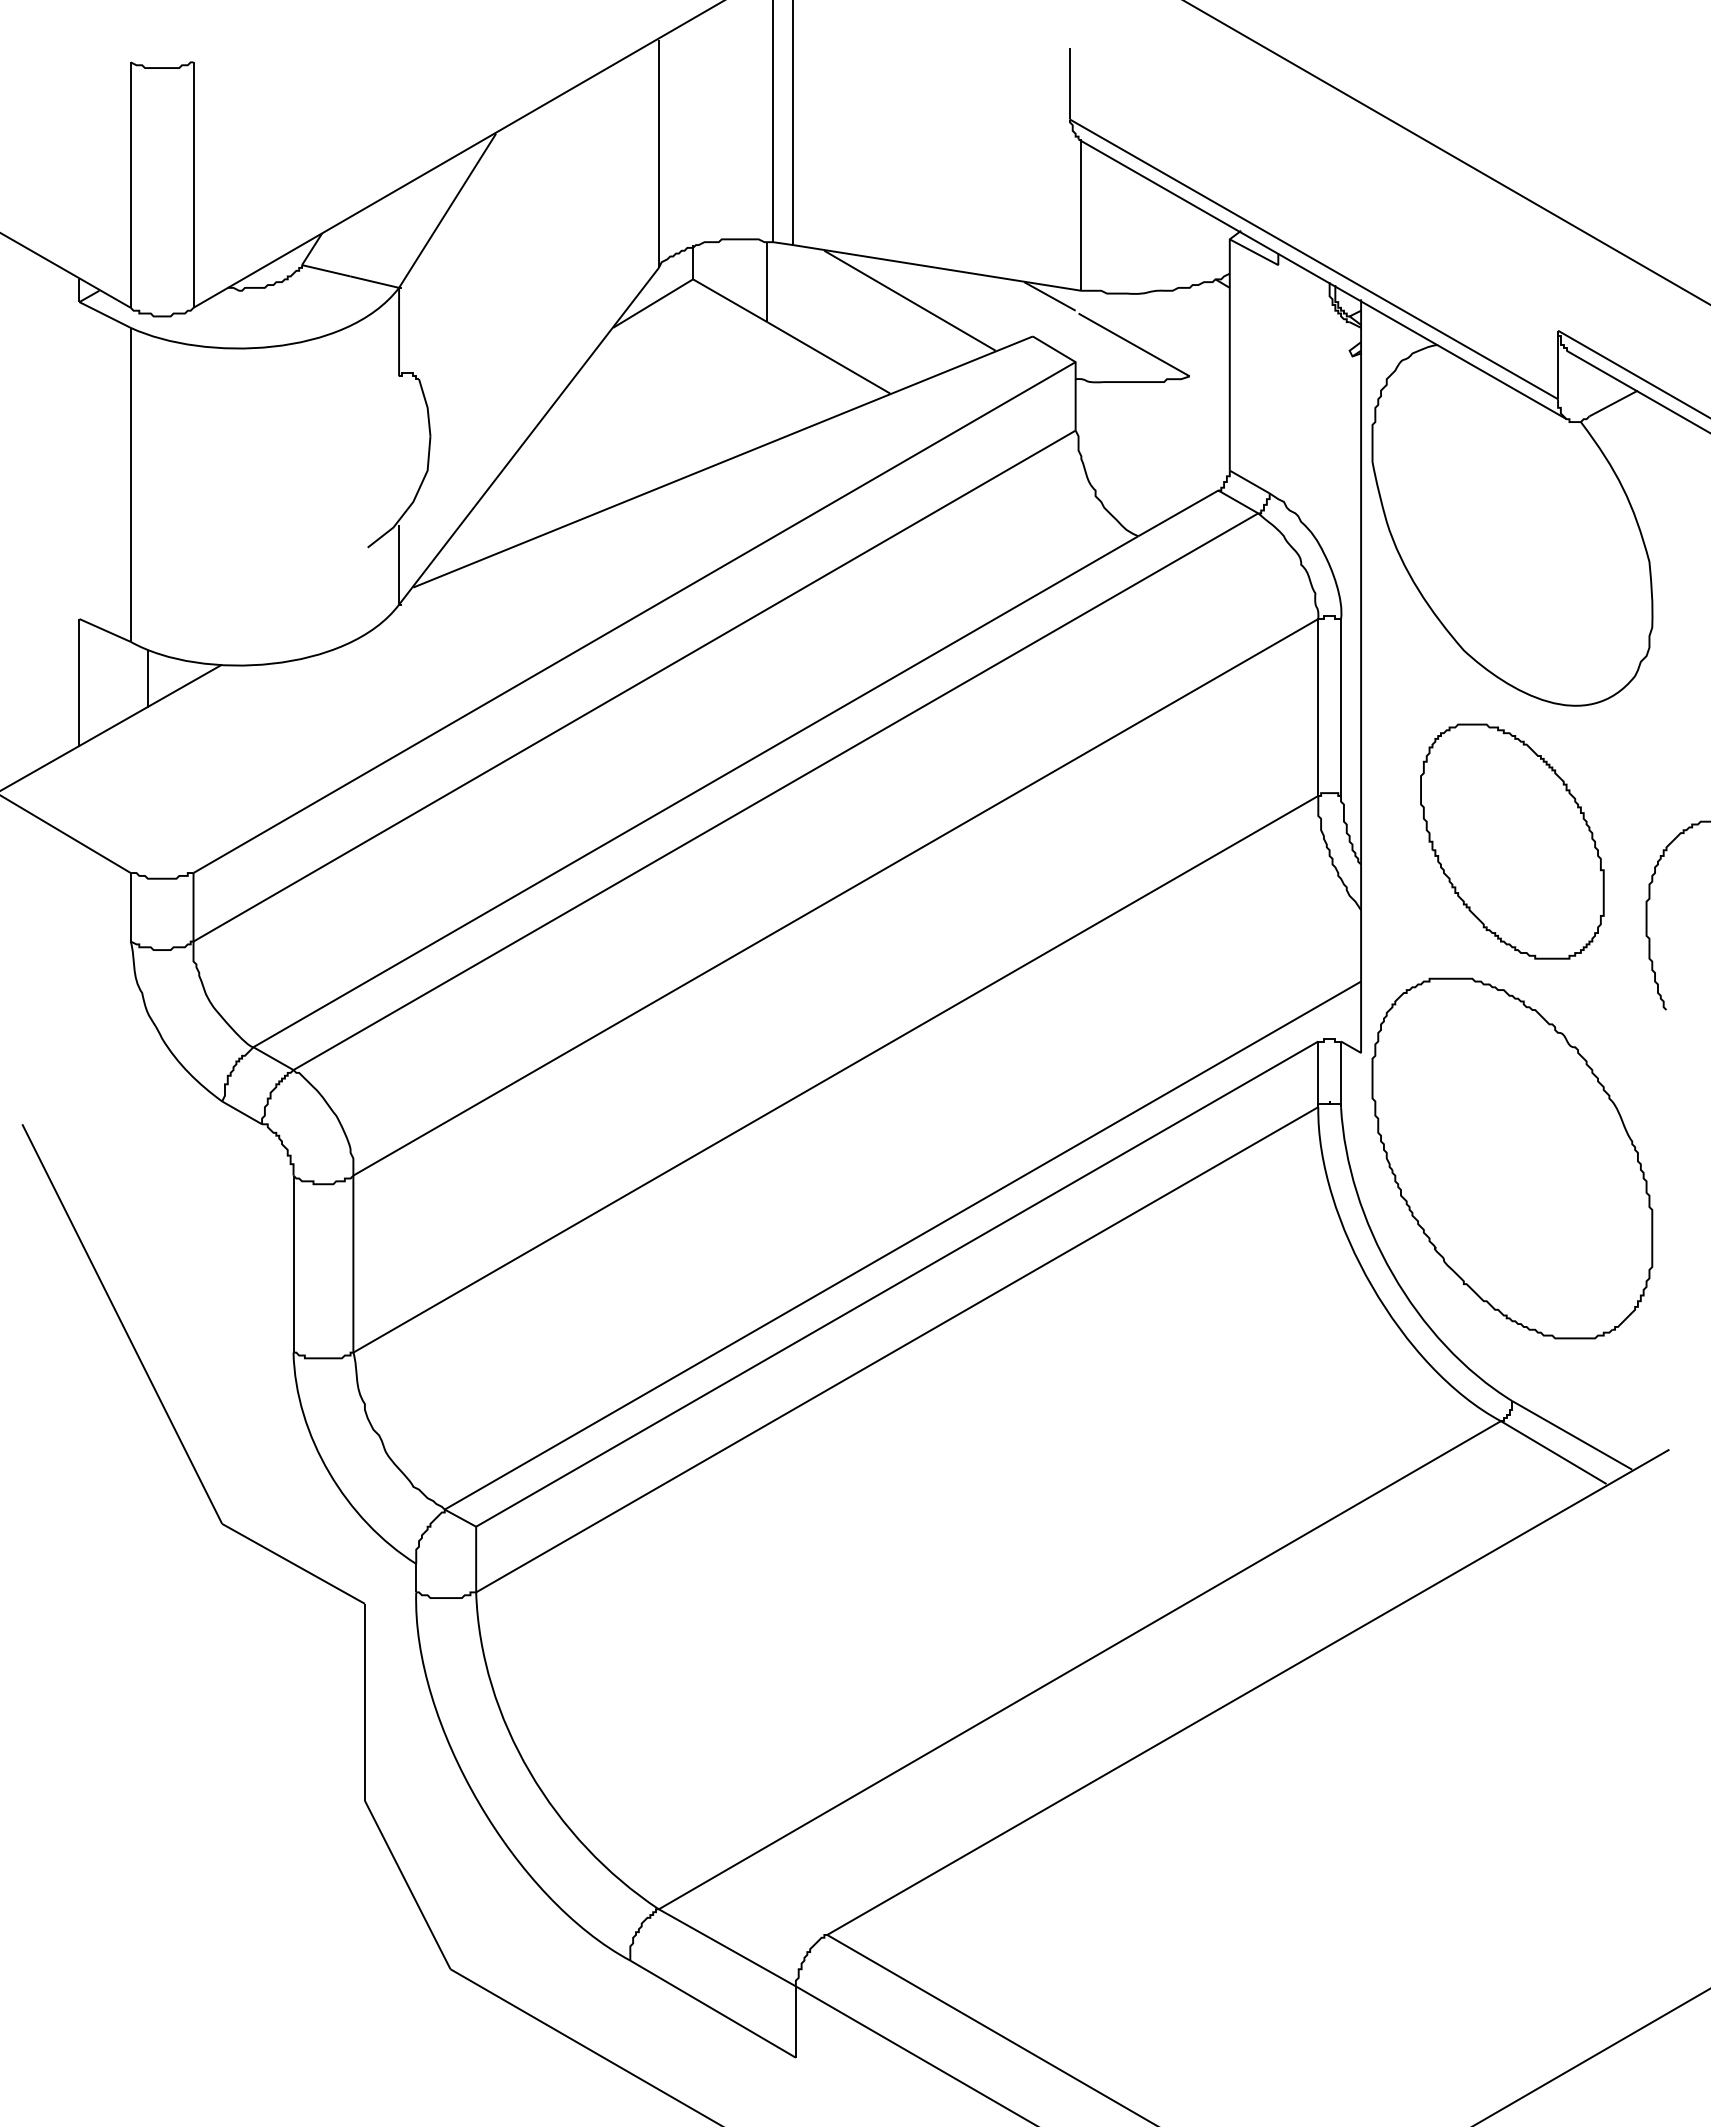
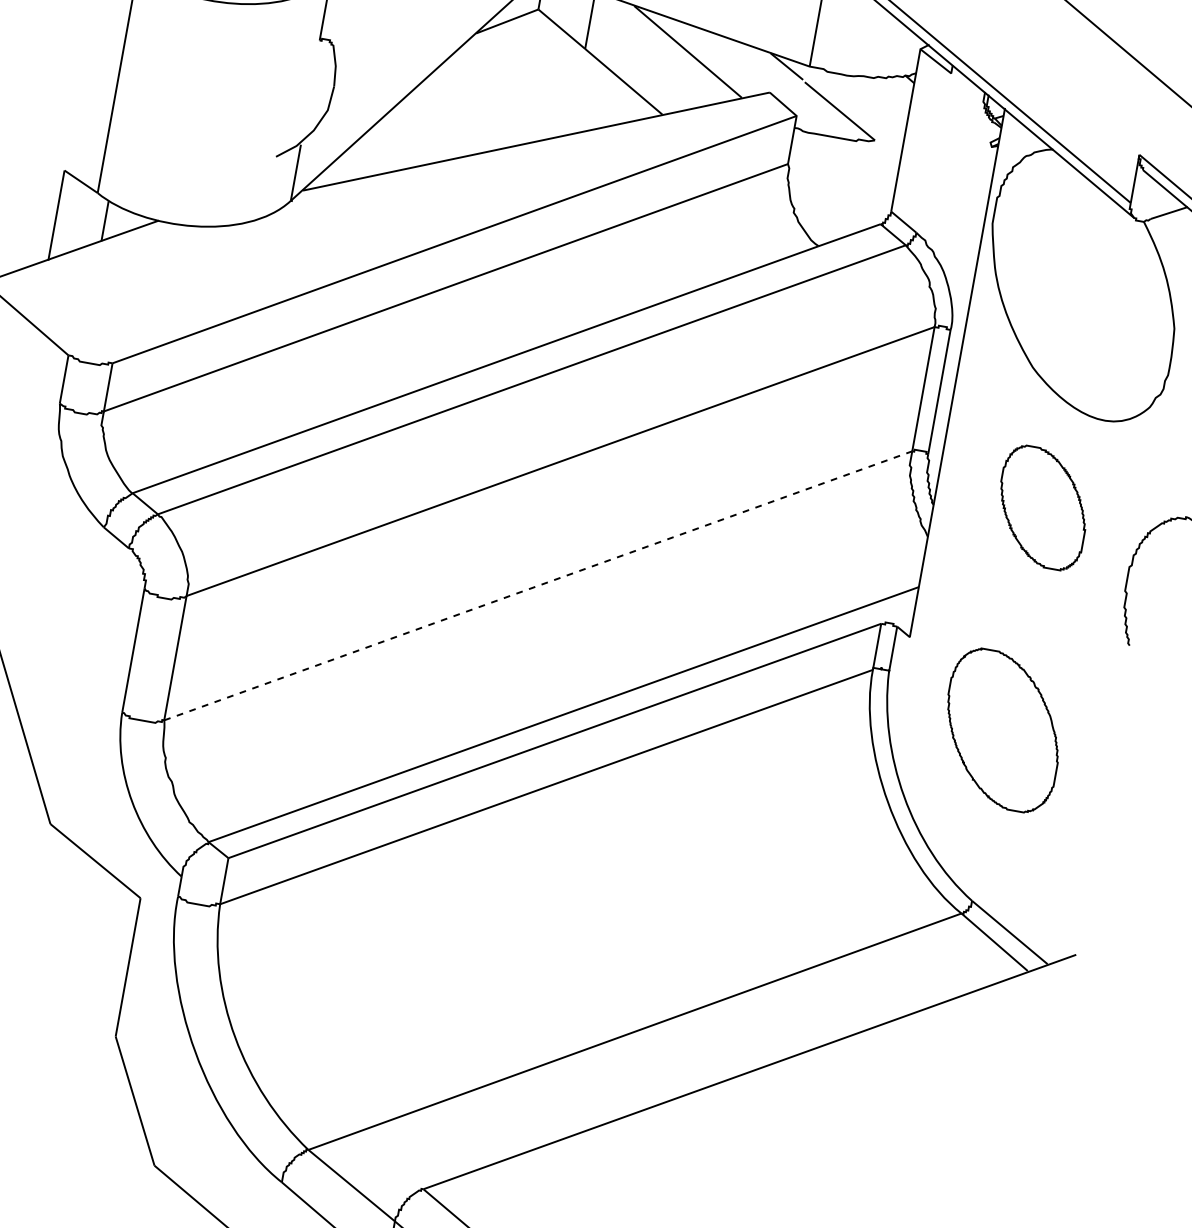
part: (1512, 841) -> (1042, 507), size x0.7
line: (835, 1074) -> (537, 585), solid -> dashed
part: (1512, 1158) -> (1002, 730), size x0.6

